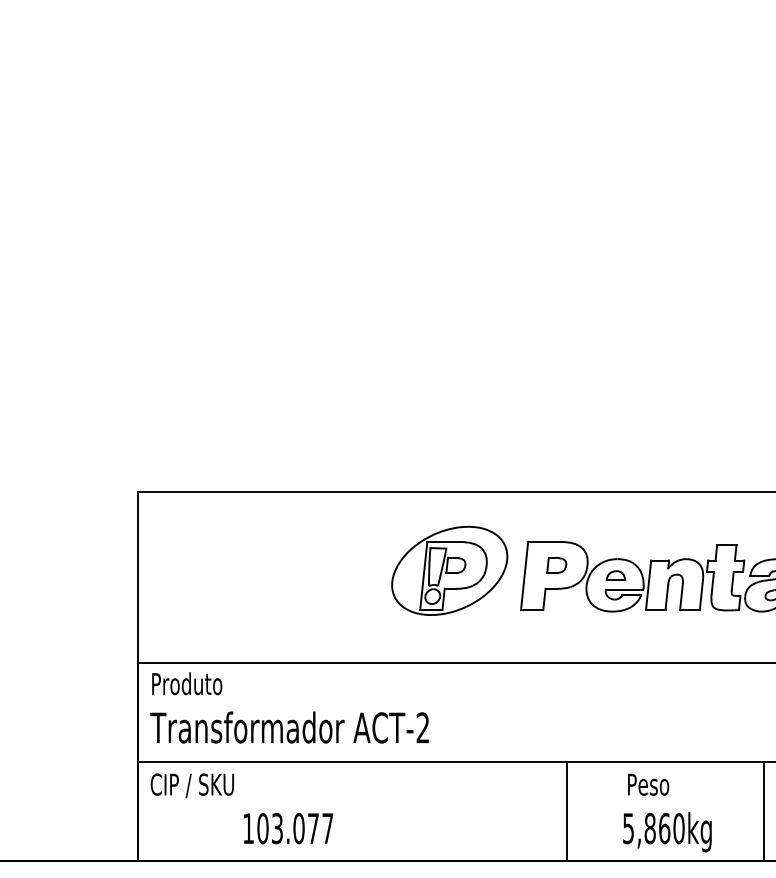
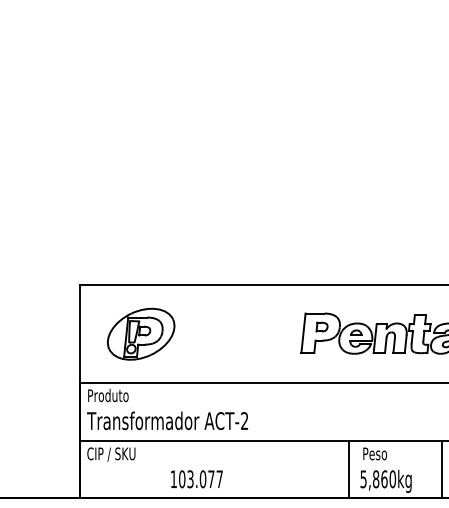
part: (450, 569) -> (141, 333), moved
line: (567, 809) -> (349, 468), moved
text: (287, 828) -> (196, 479), moved

